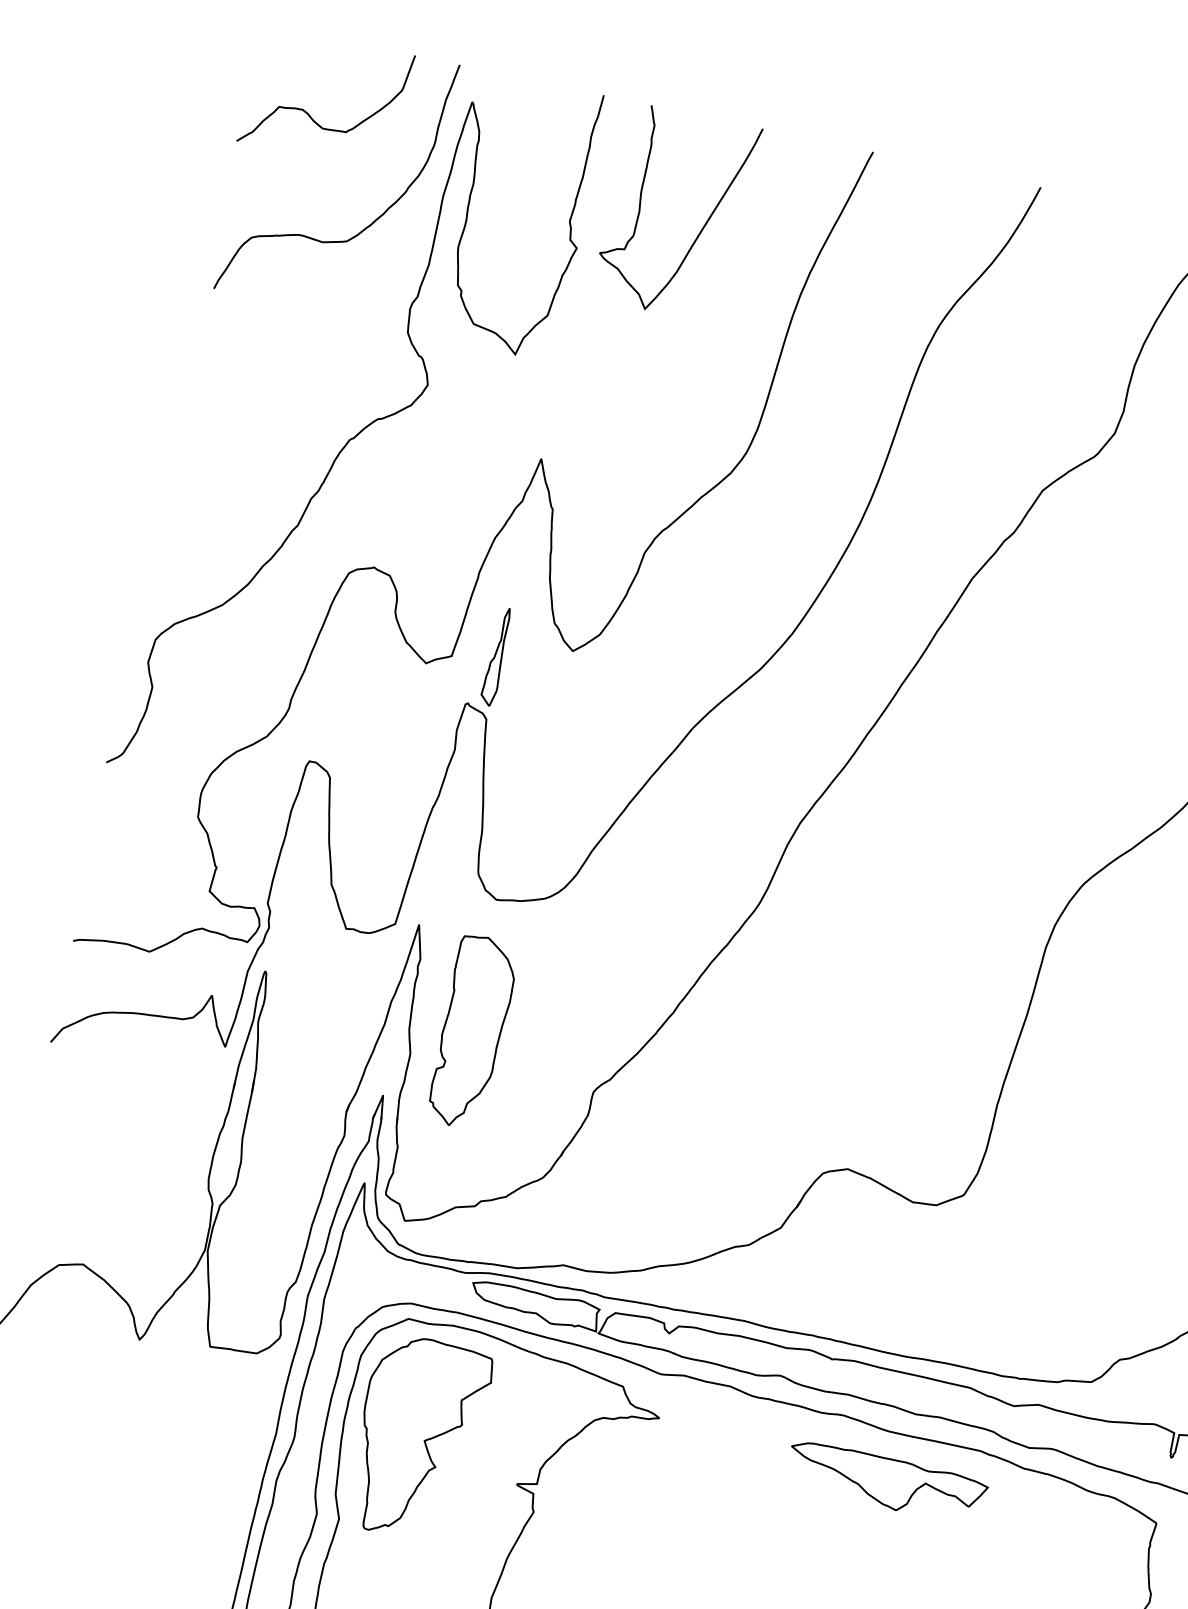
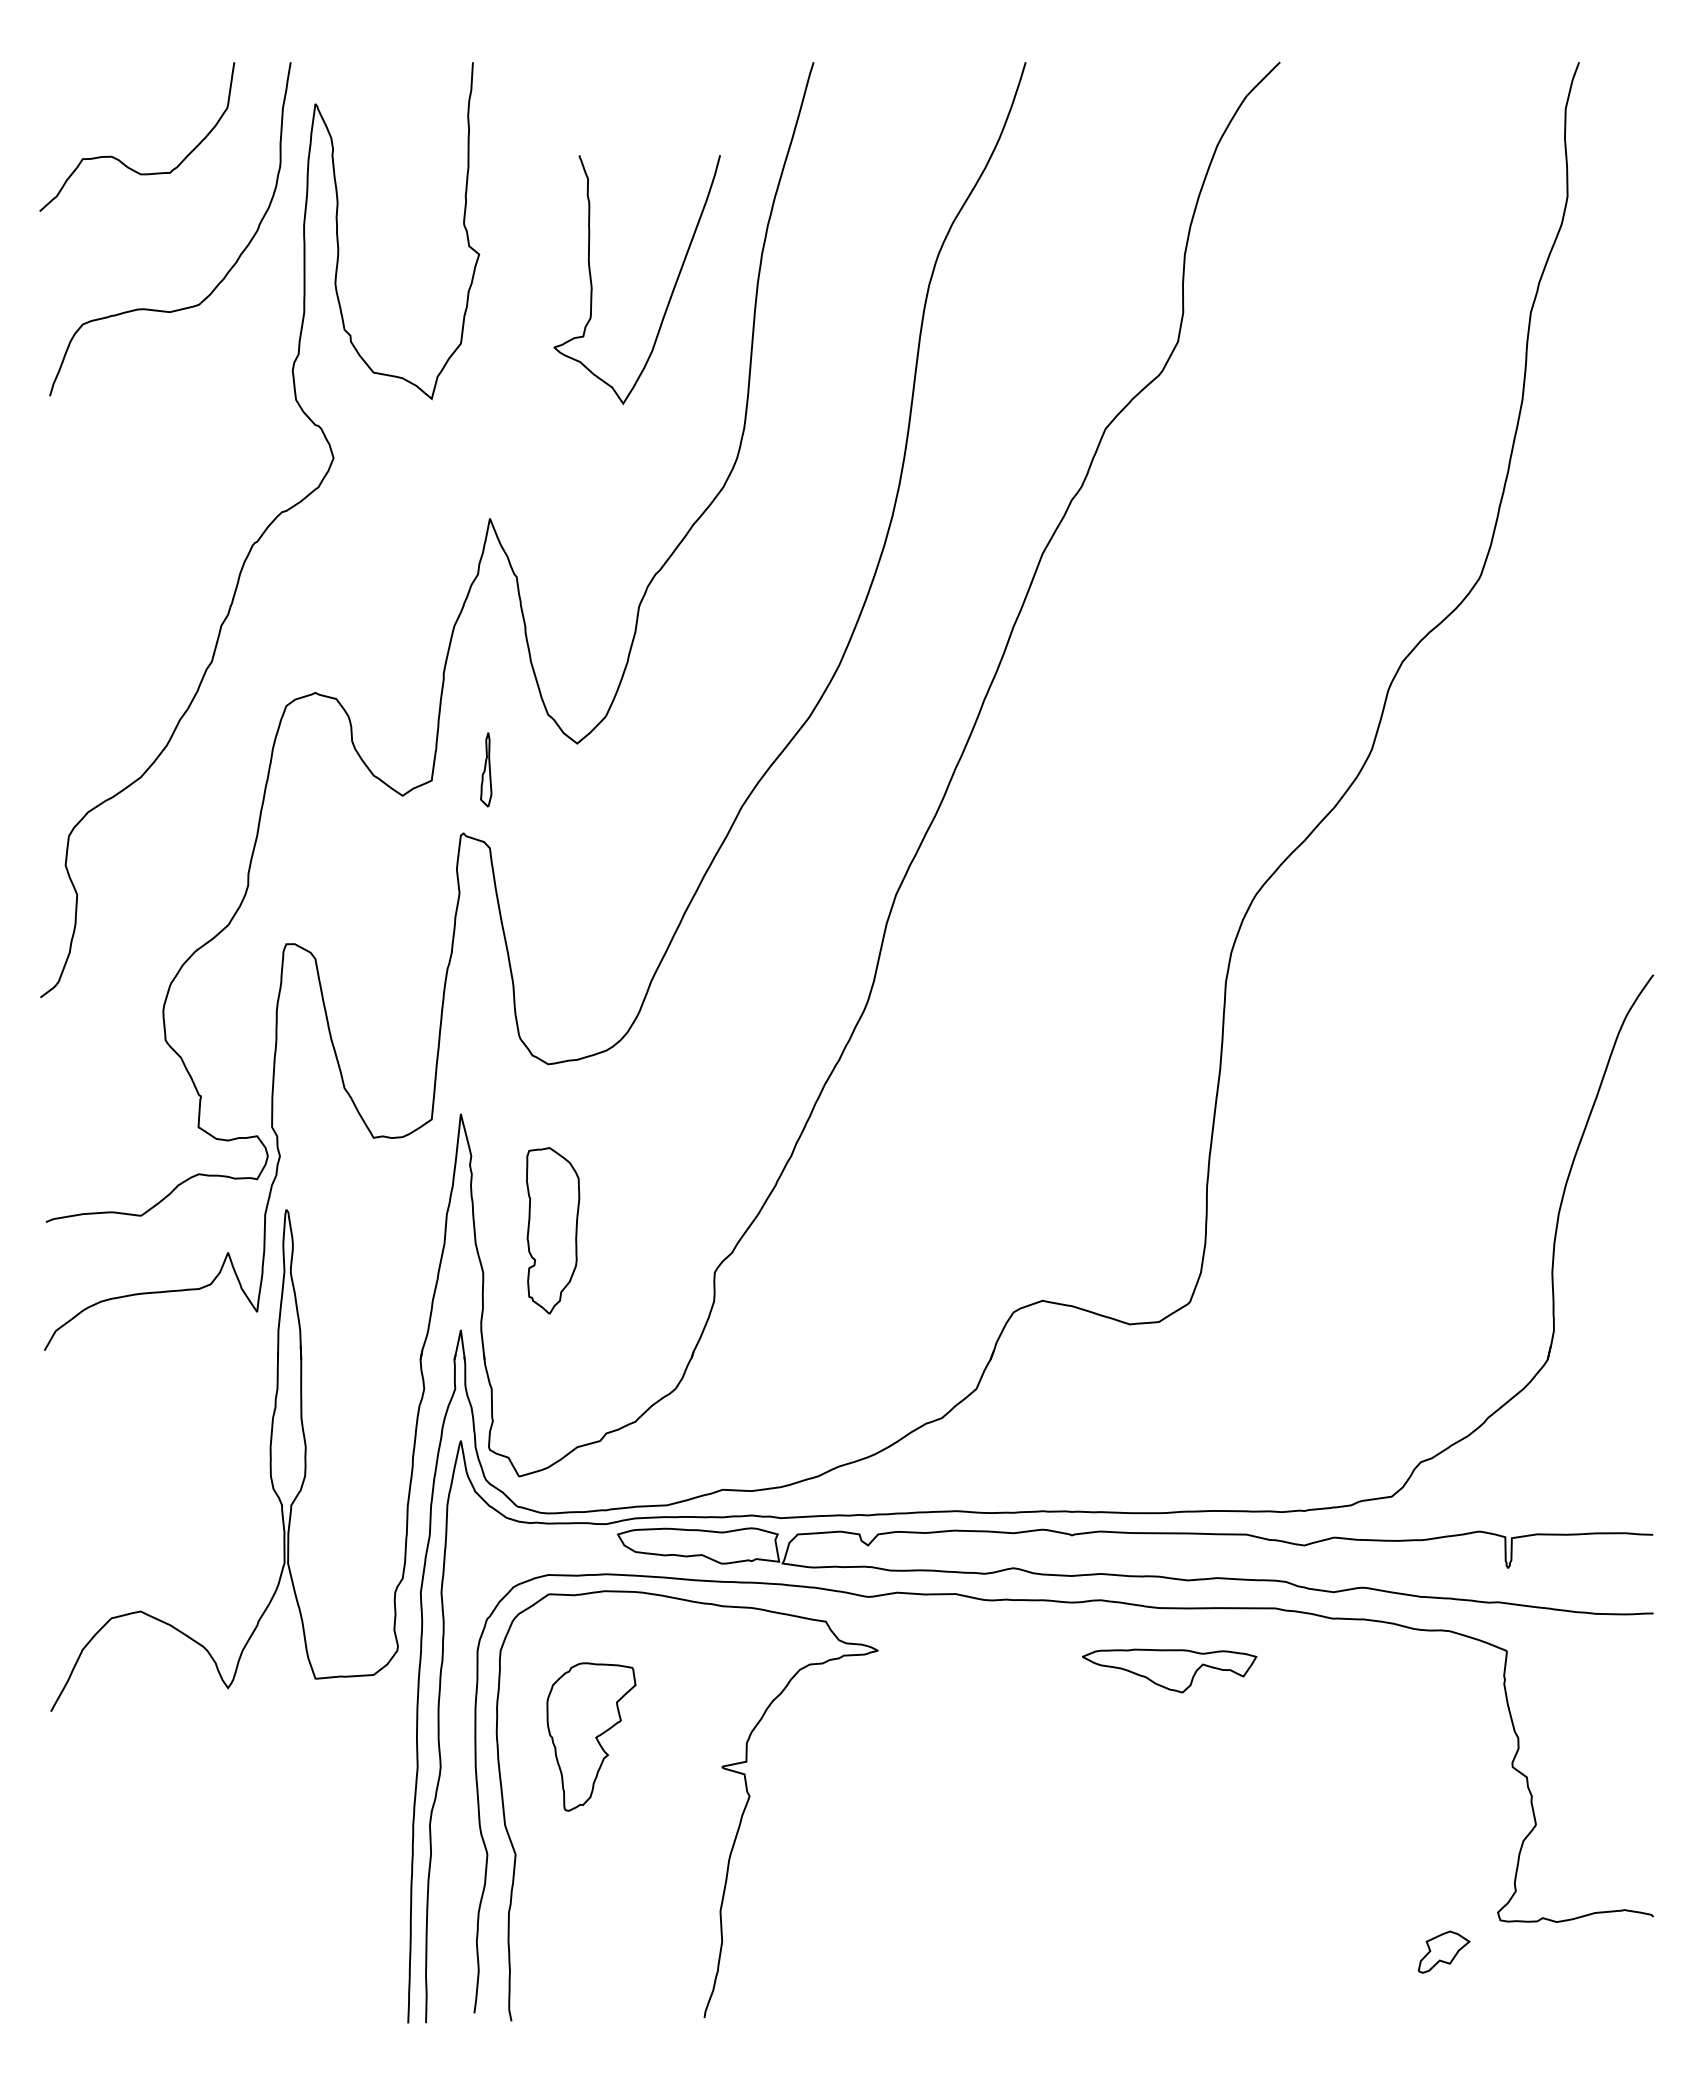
curve: (701, 229) -> (671, 292), moved
part: (496, 656) -> (485, 769), size x0.6
part: (472, 1031) -> (552, 1230), size x0.7
part: (418, 1438) -> (591, 1736), size x0.6
part: (886, 1482) -> (1169, 1670), size x0.7

